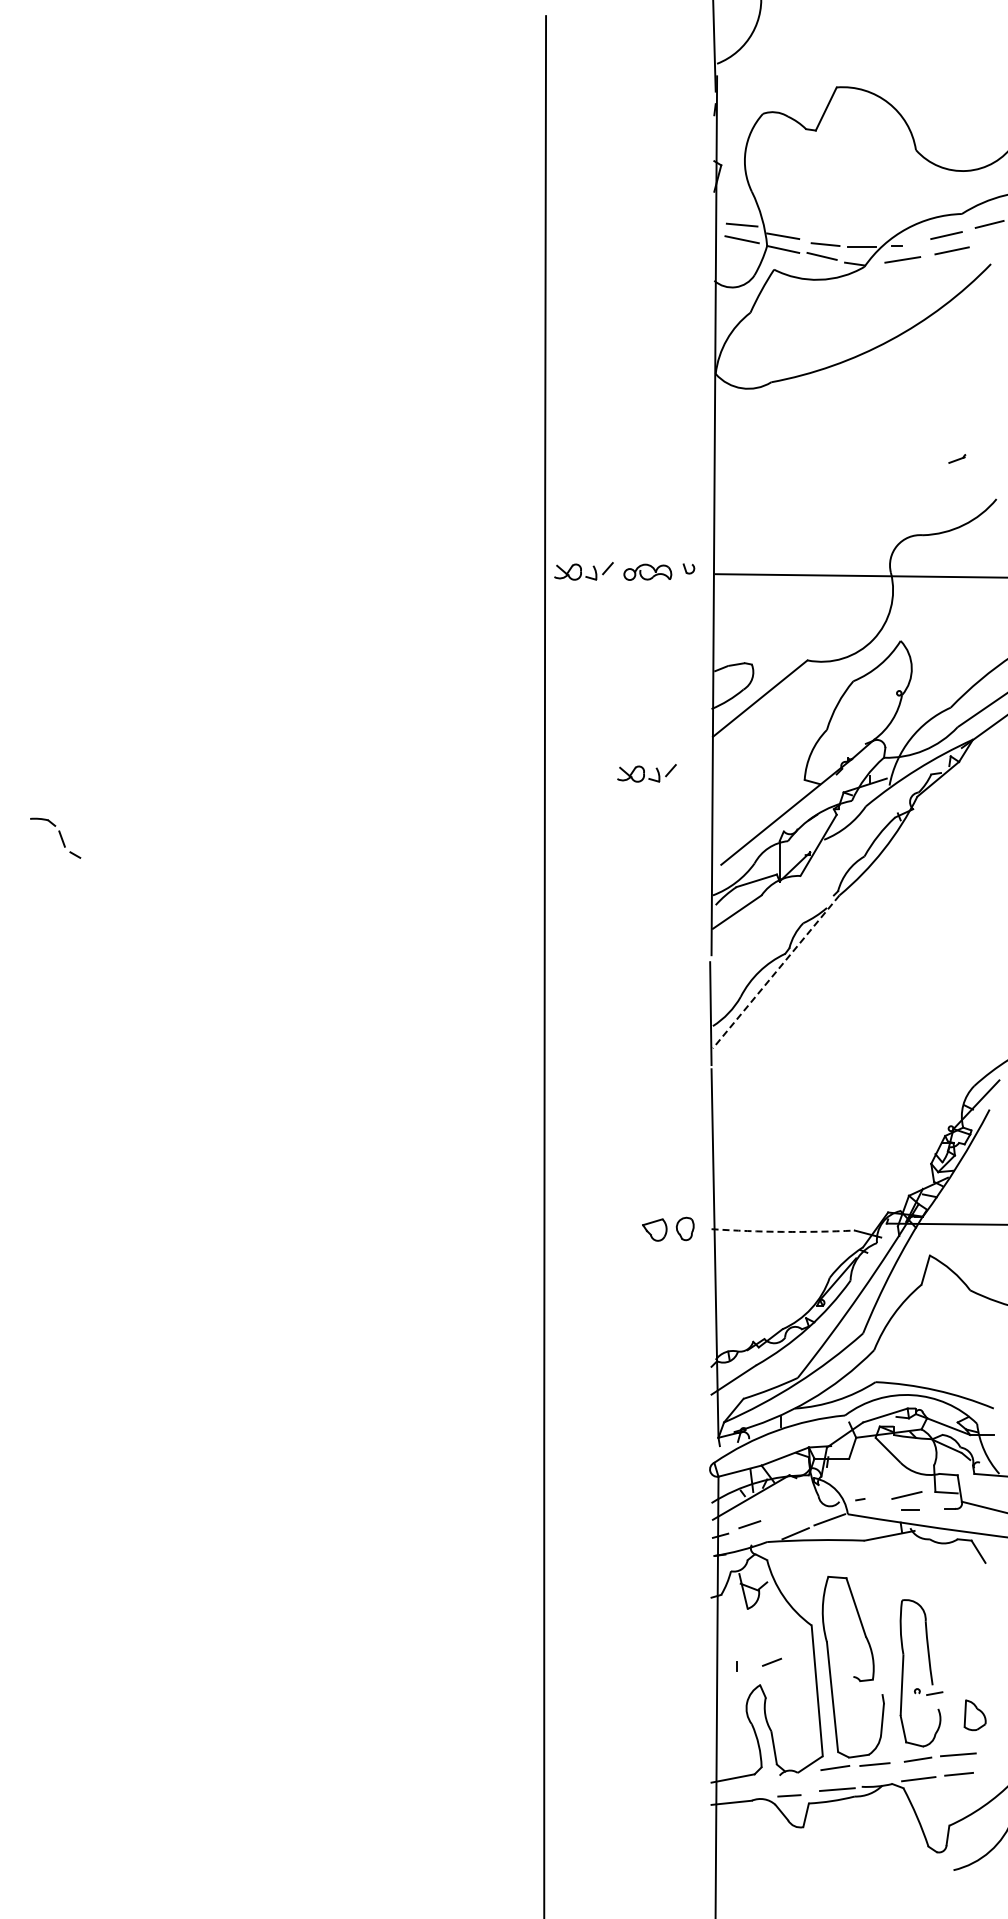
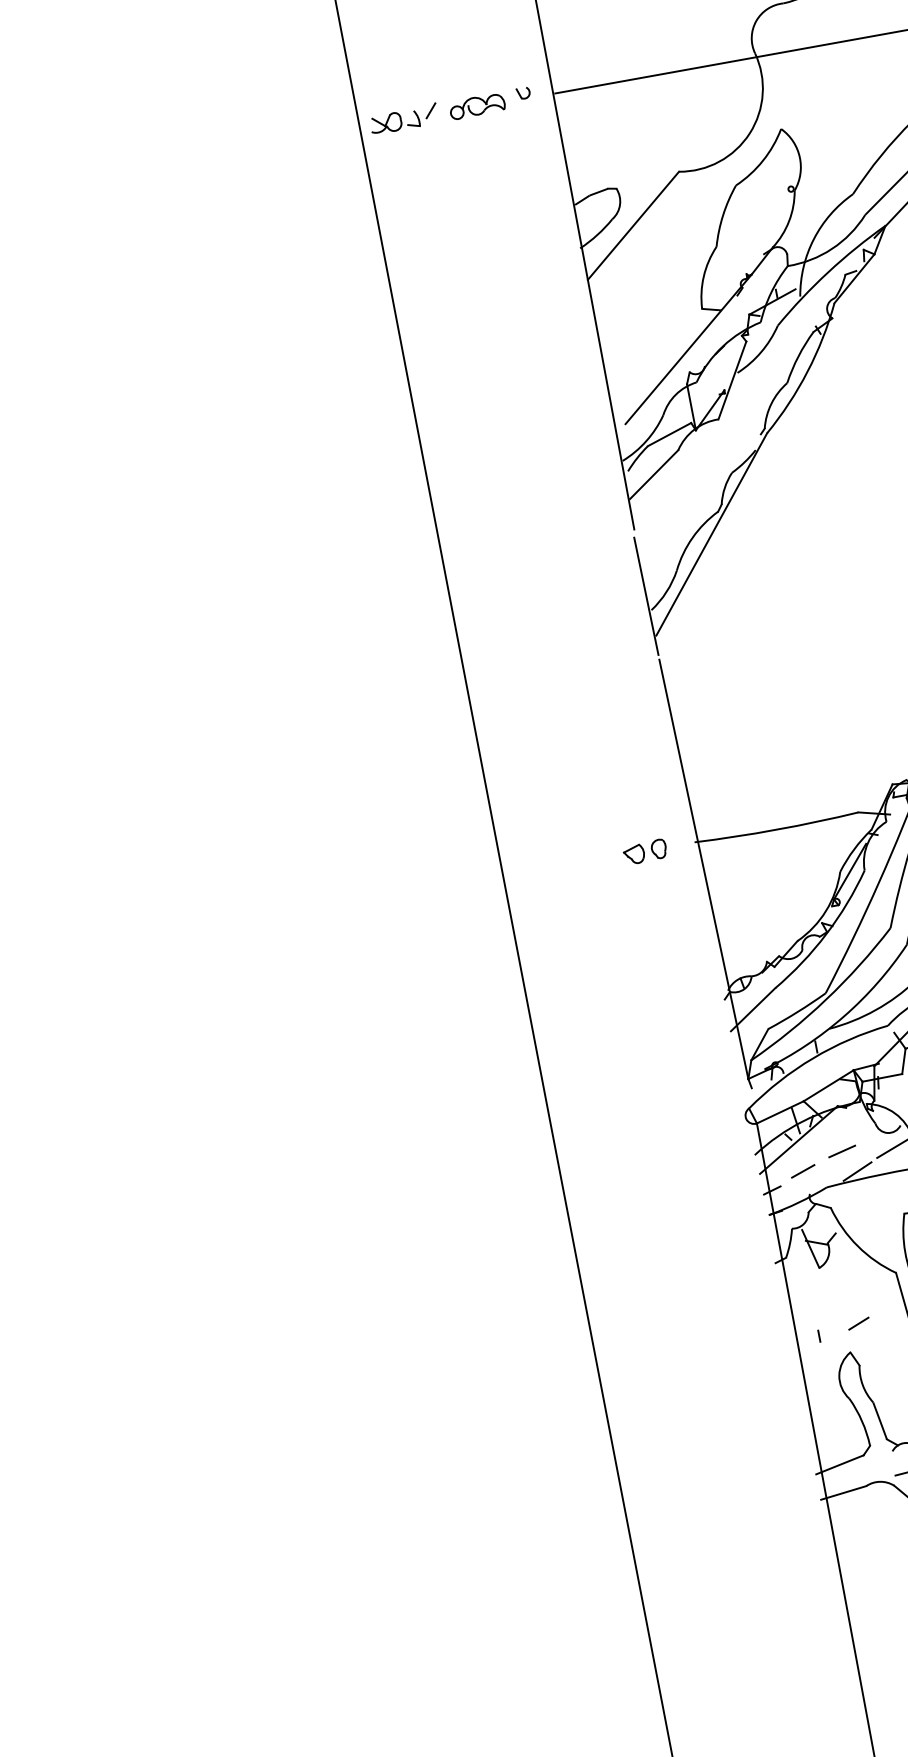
part: (646, 773) -> (520, 336), removed
line: (775, 972) -> (711, 535), dashed -> solid
part: (668, 1229) -> (645, 852), size x0.71
arc: (783, 1231) -> (777, 829), dashed -> solid
line: (785, 1514) -> (841, 1151), added

